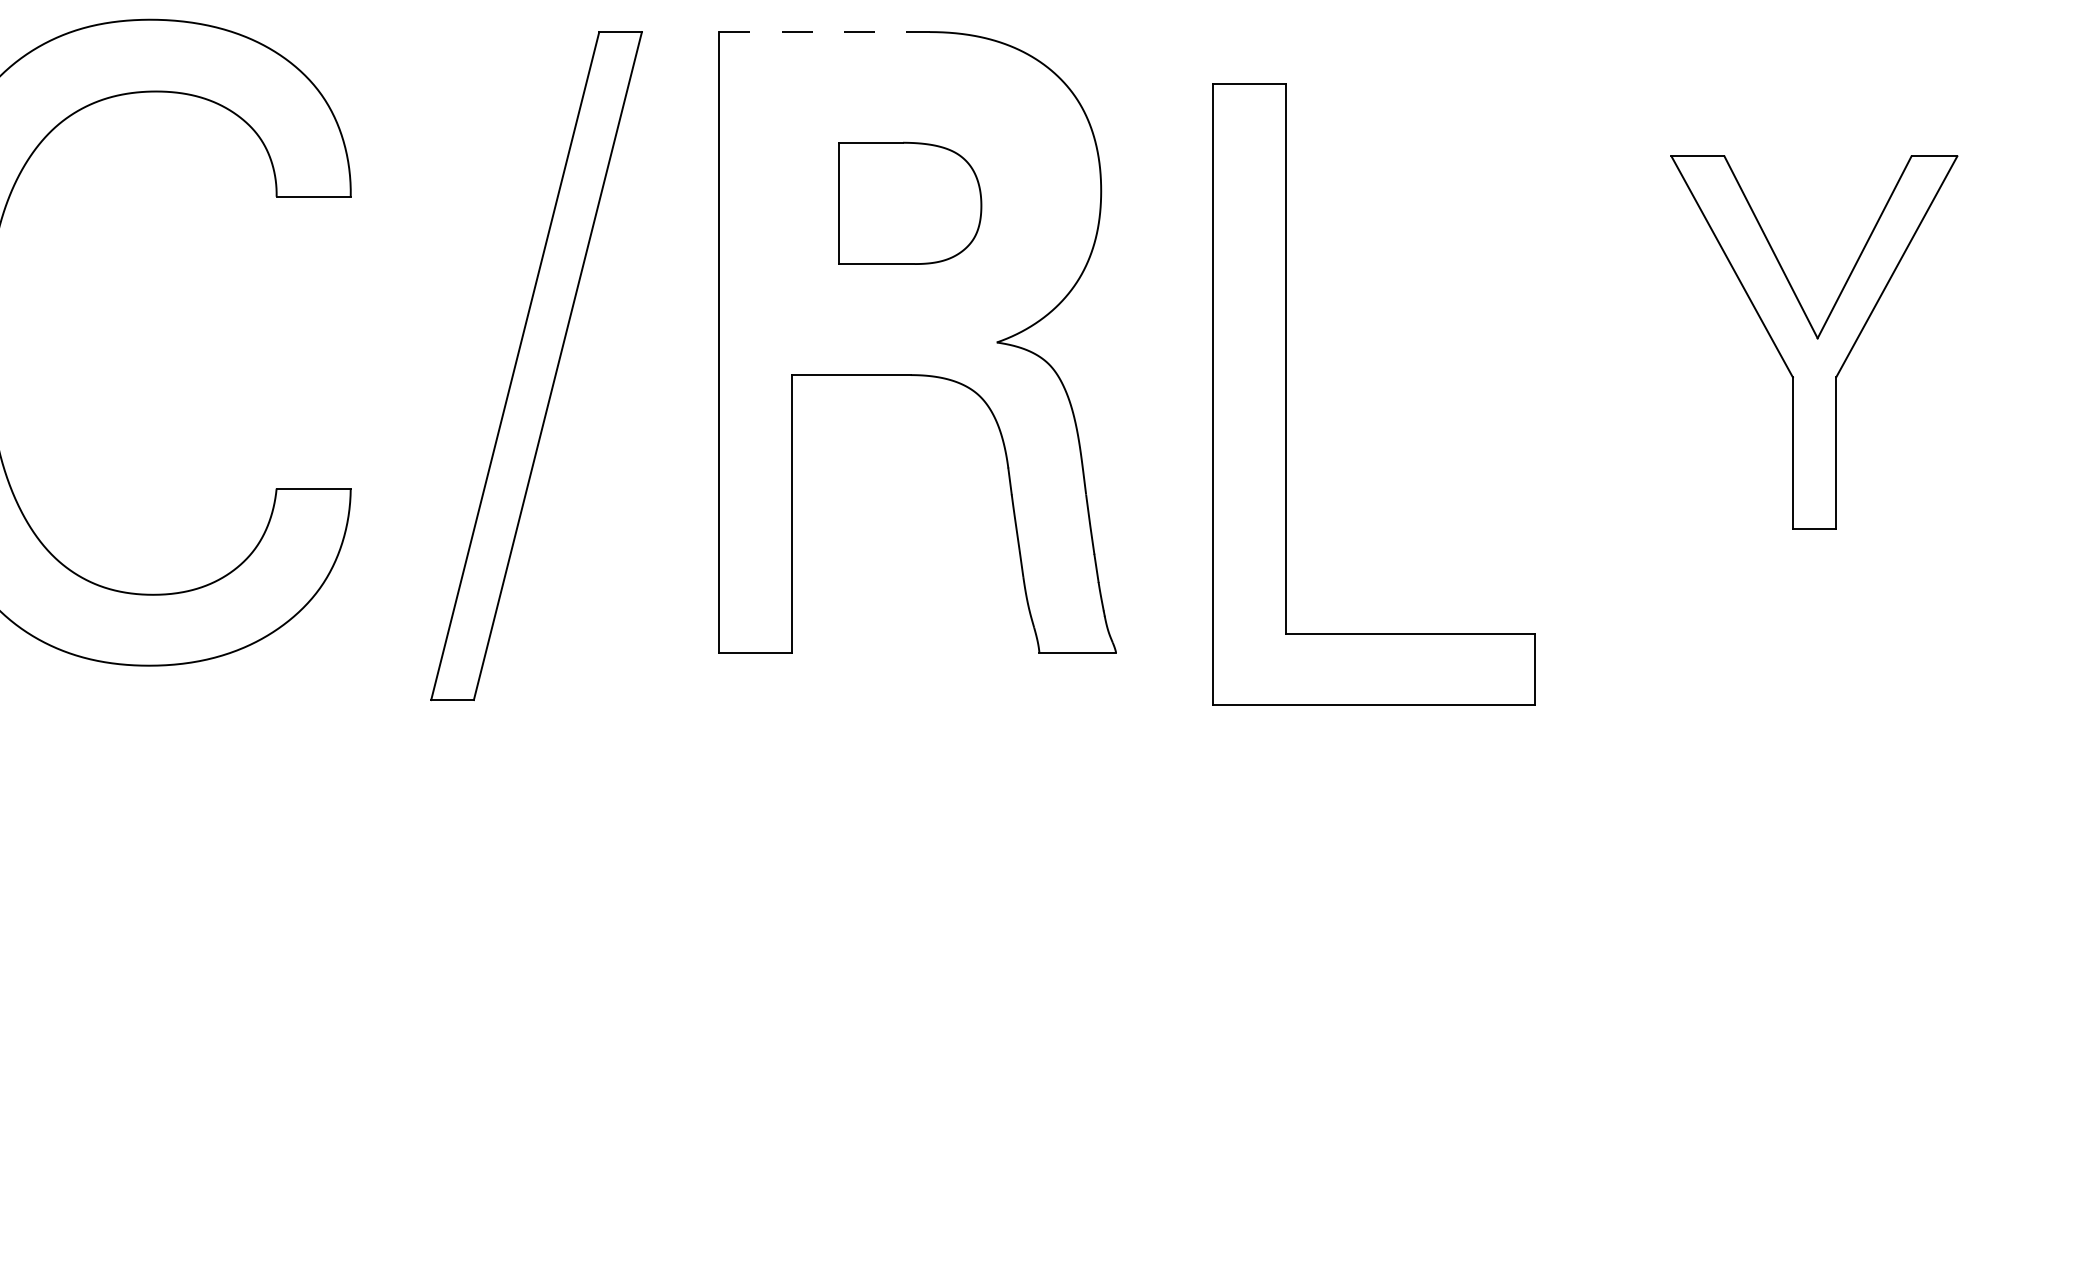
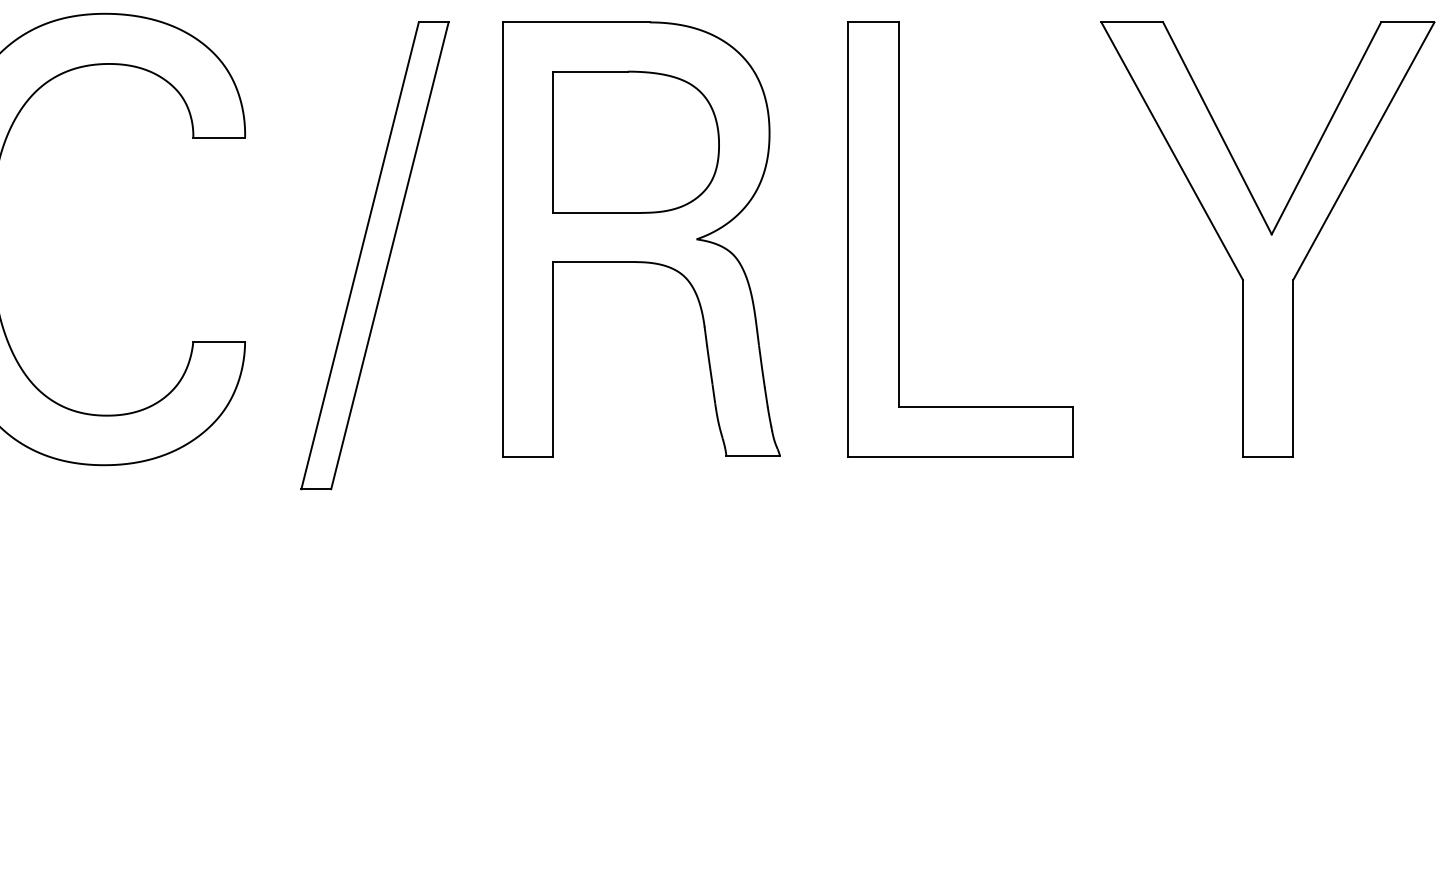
line: (824, 32) -> (576, 22), dashed -> solid
part: (909, 202) -> (635, 141), size x1.67
part: (1813, 342) -> (1267, 239), size x1.67
part: (1287, 394) -> (899, 239), moved

